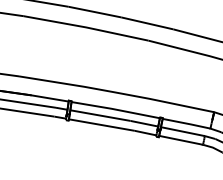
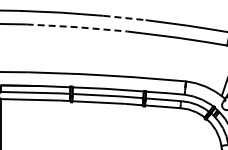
line: (148, 24) -> (125, 18), solid -> dashed
line: (86, 27) -> (77, 27), solid -> dashed

